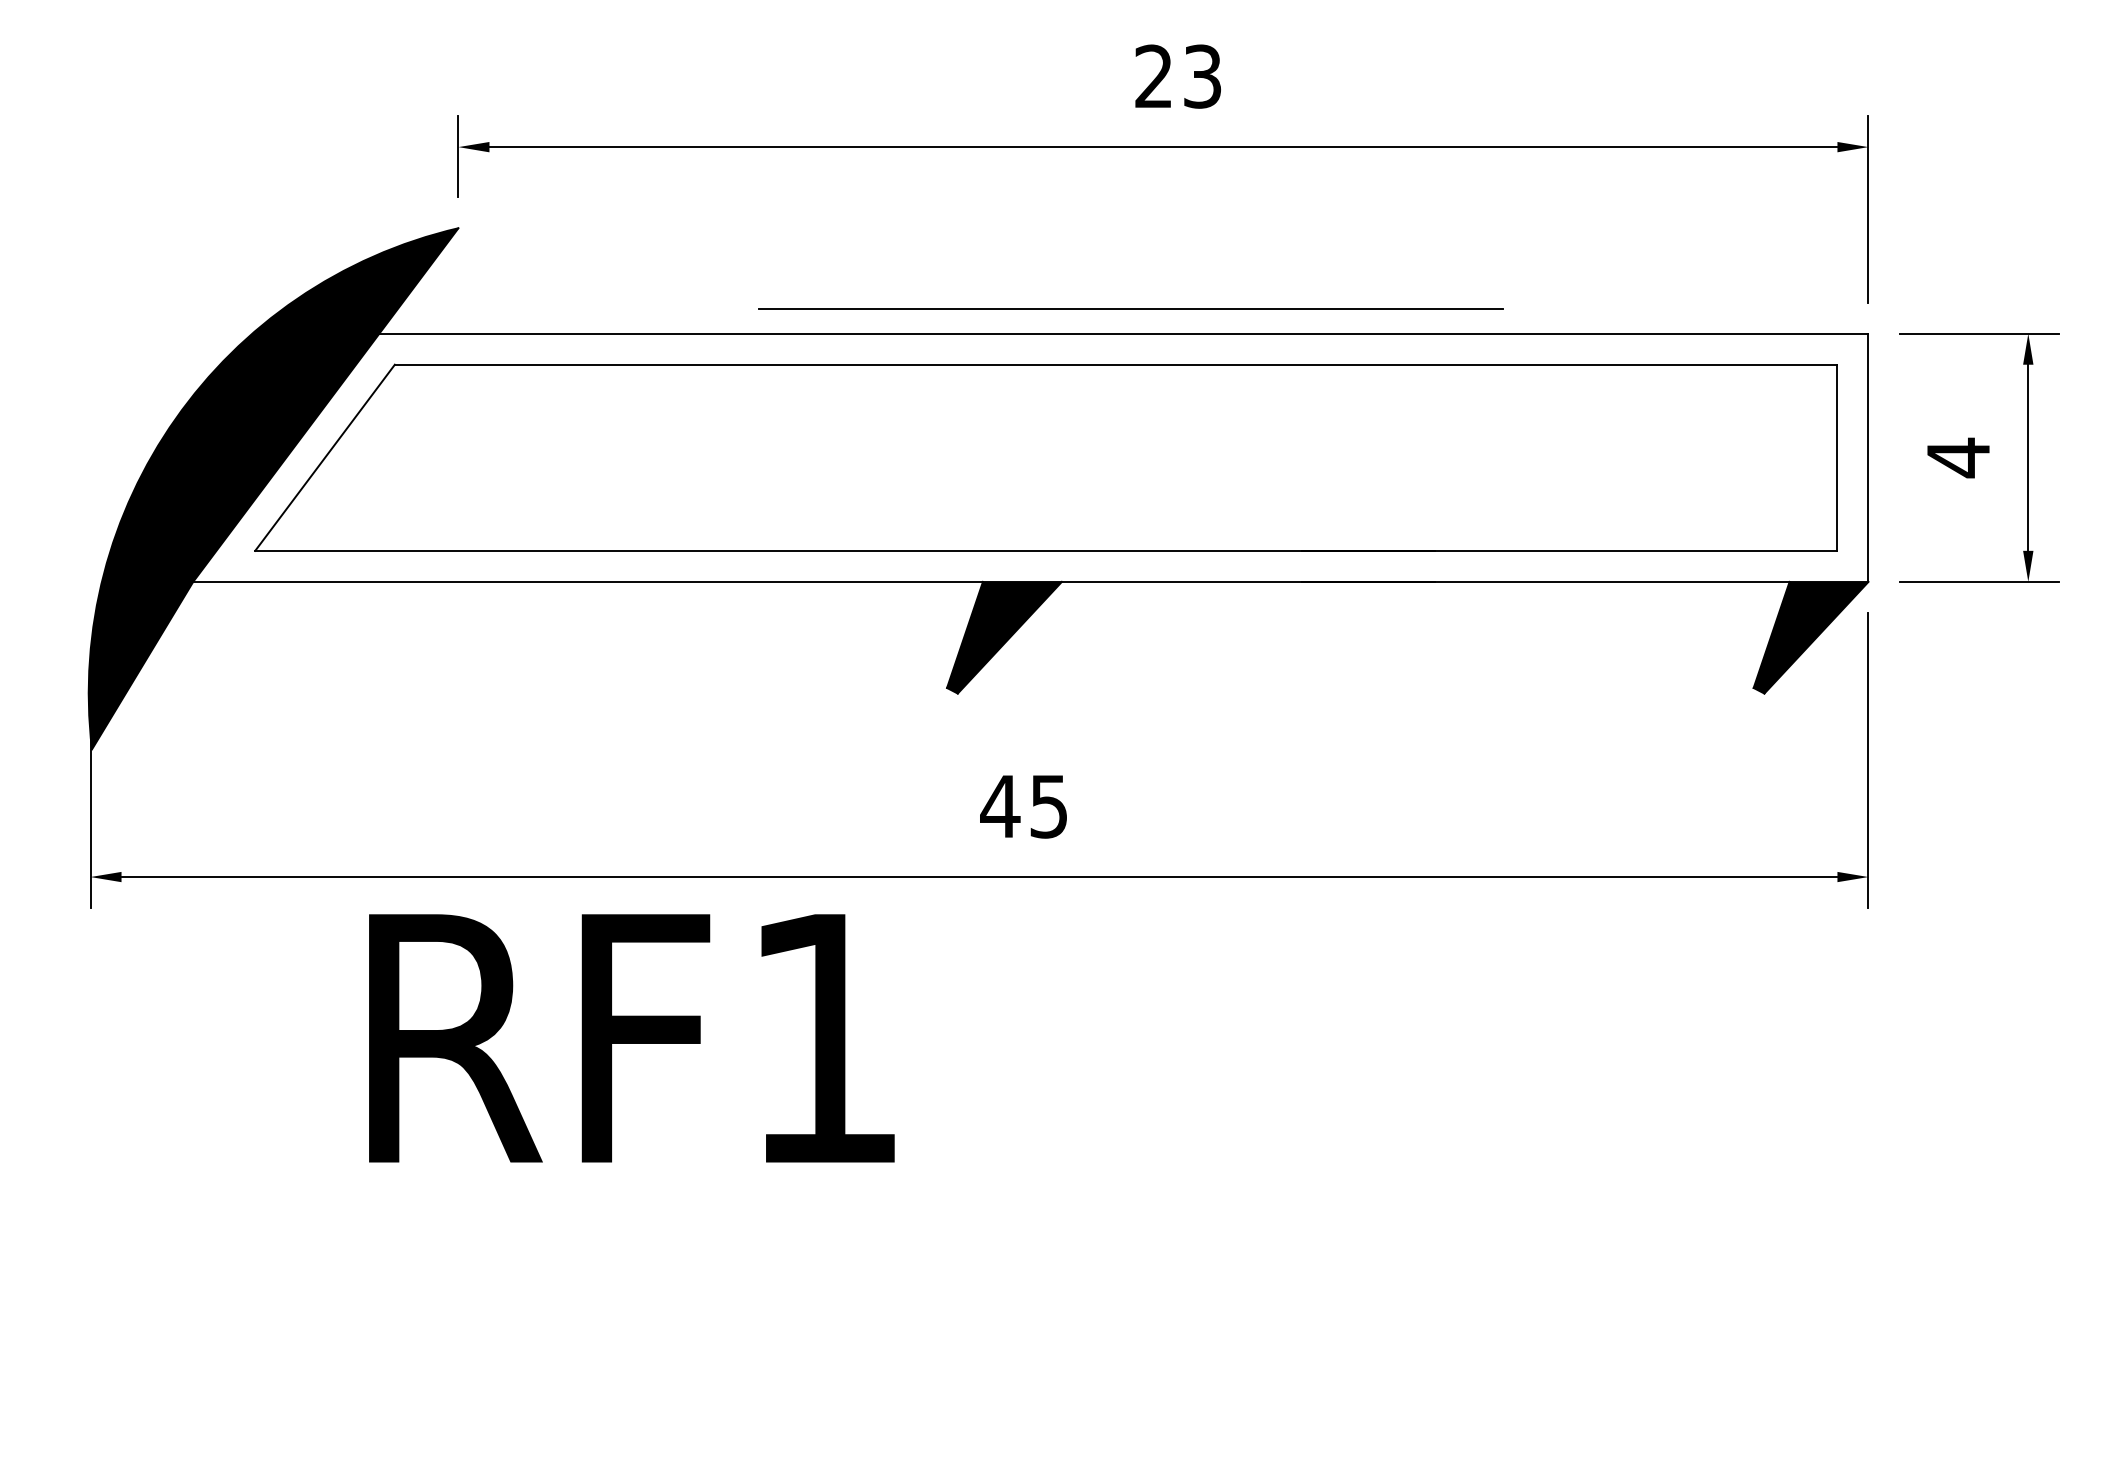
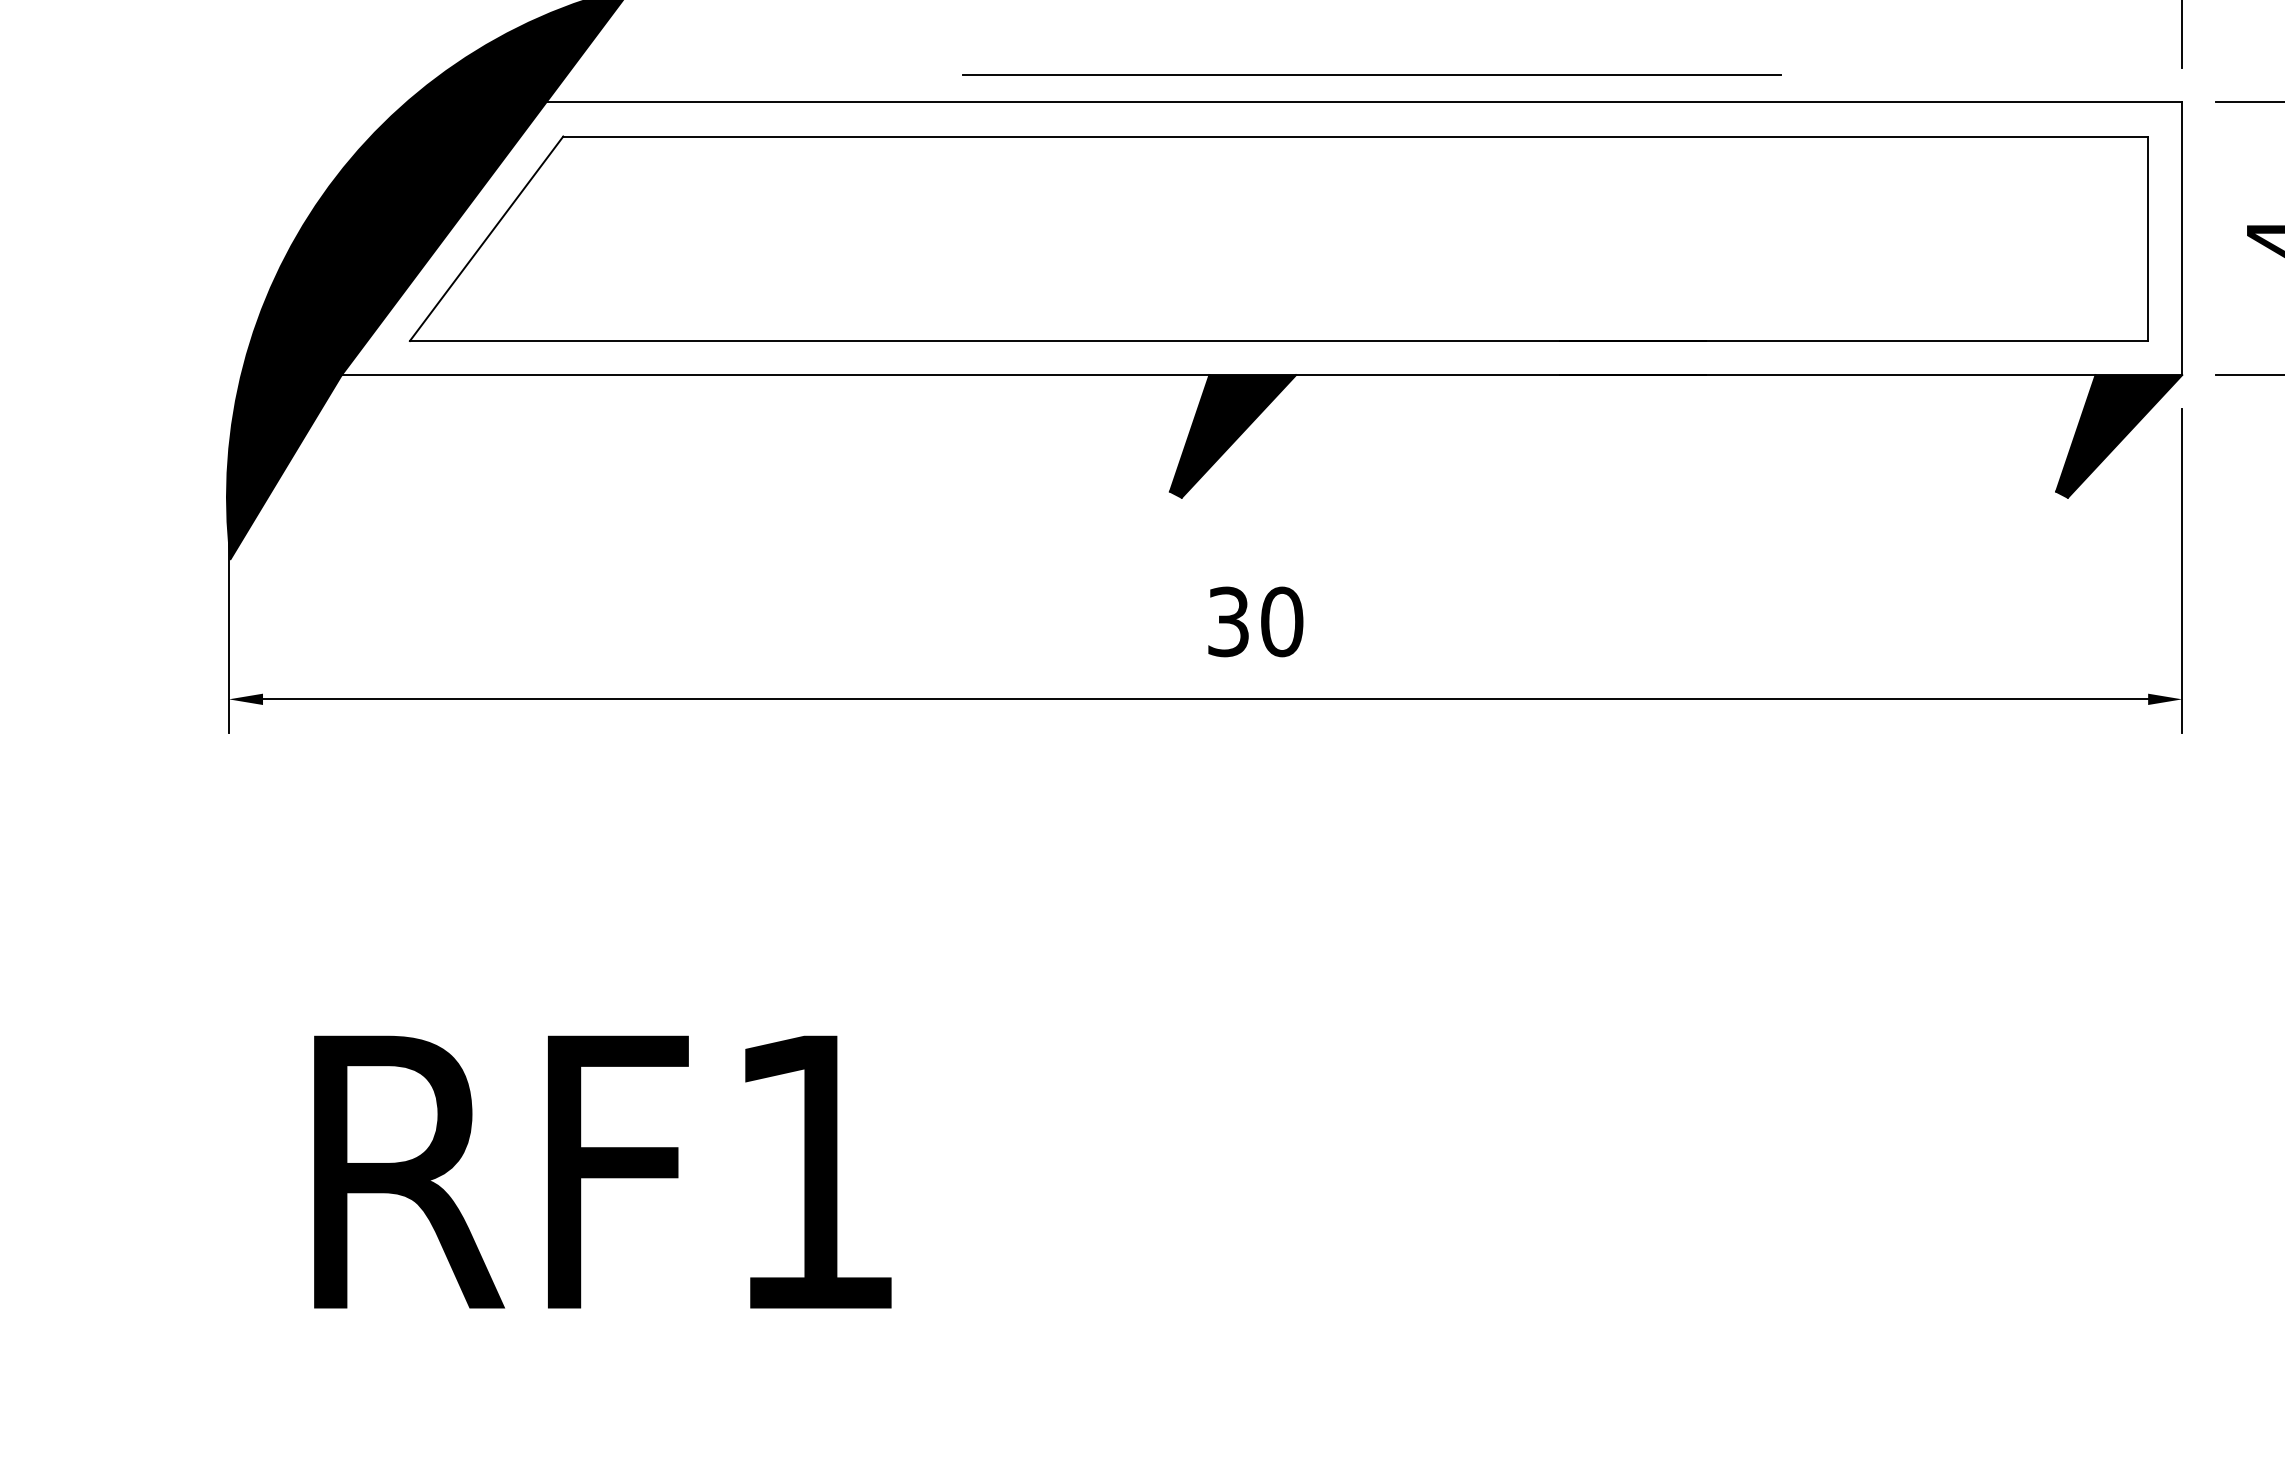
text: (1024, 806) -> (1255, 621), 45 -> 30
text: (631, 1038) -> (602, 1172), moved

